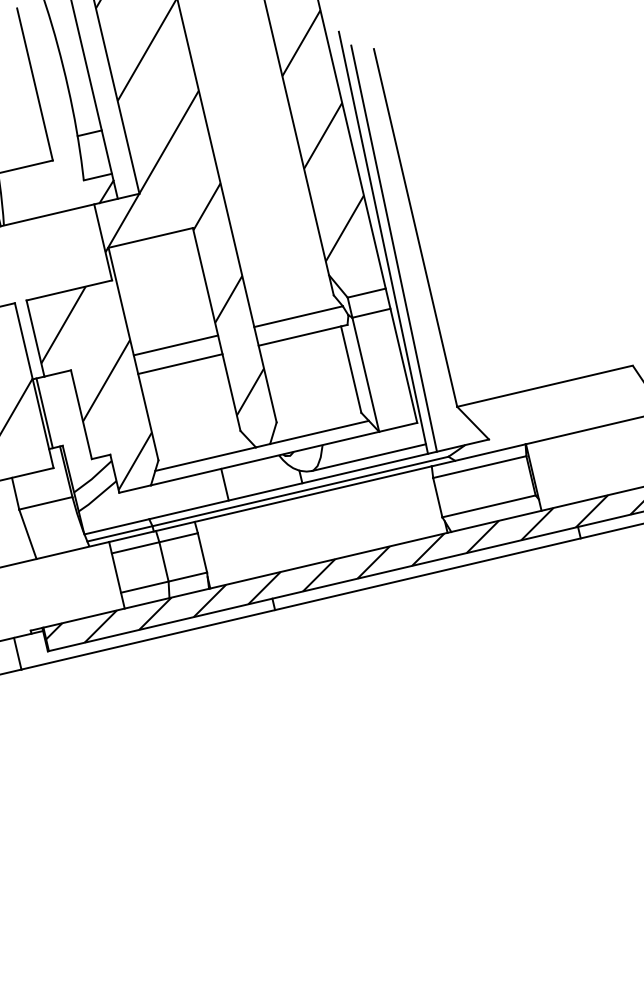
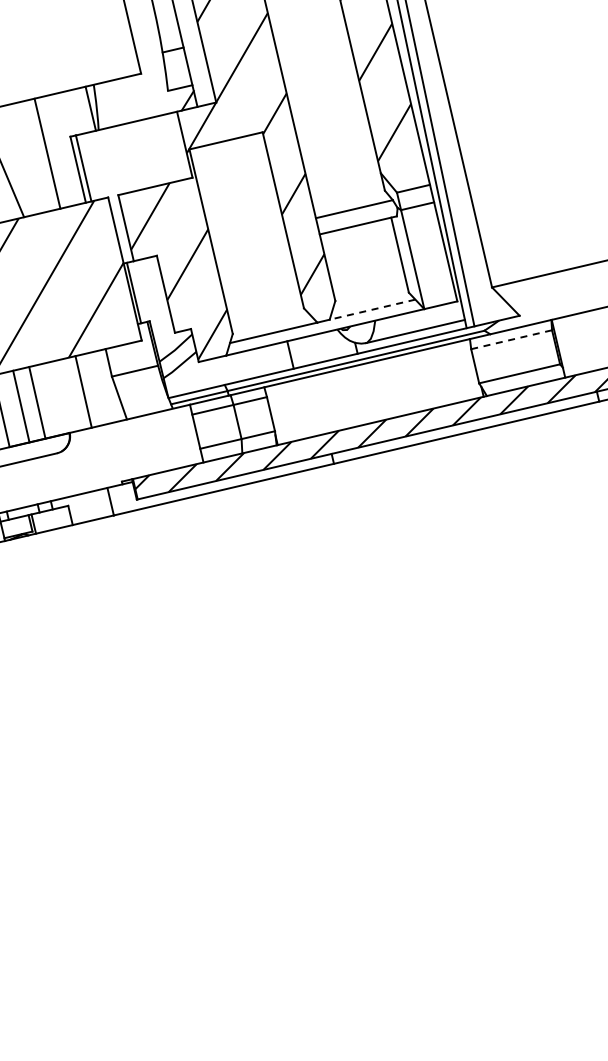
line: (175, 344) -> (247, 233), removed
line: (180, 363) -> (251, 249), removed
line: (319, 432) -> (372, 309), solid -> dashed
line: (479, 466) -> (511, 339), solid -> dashed

